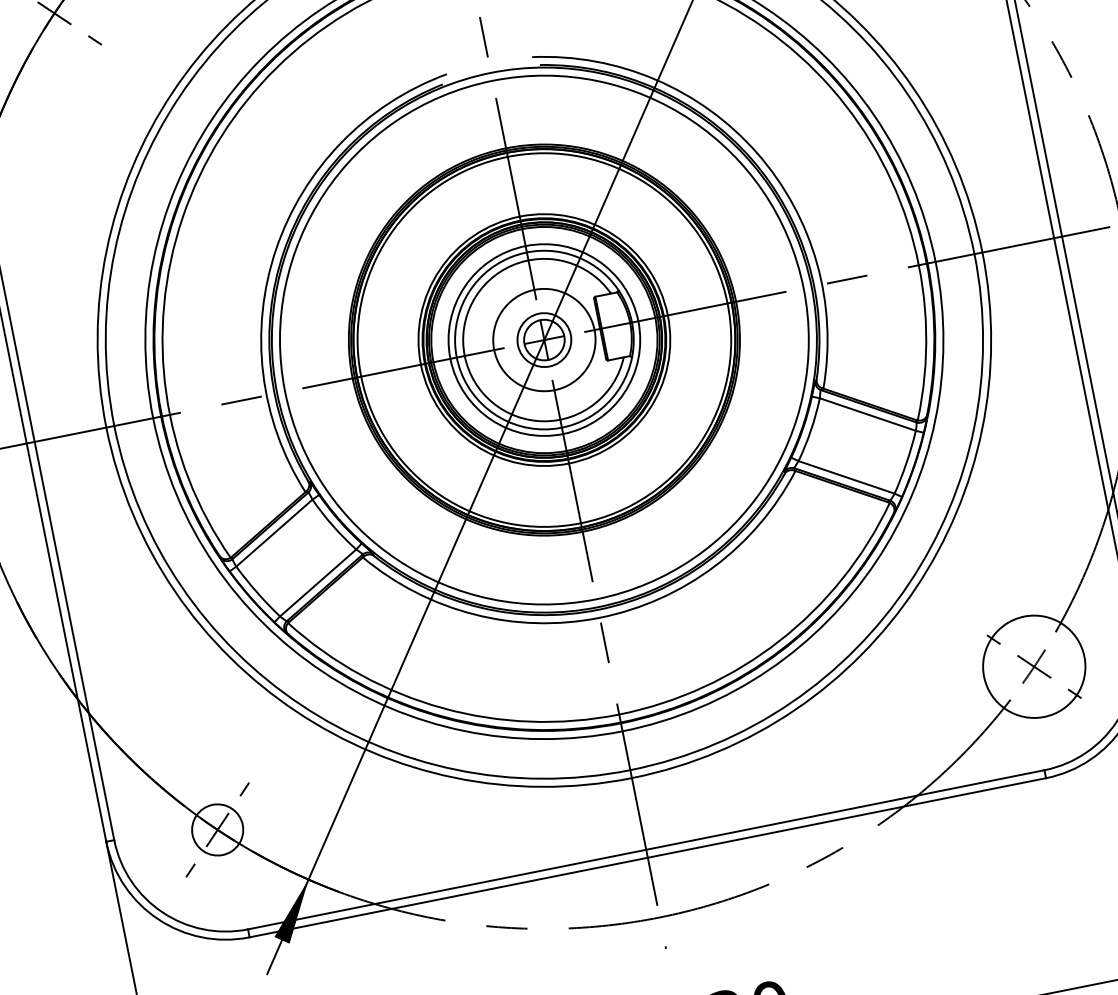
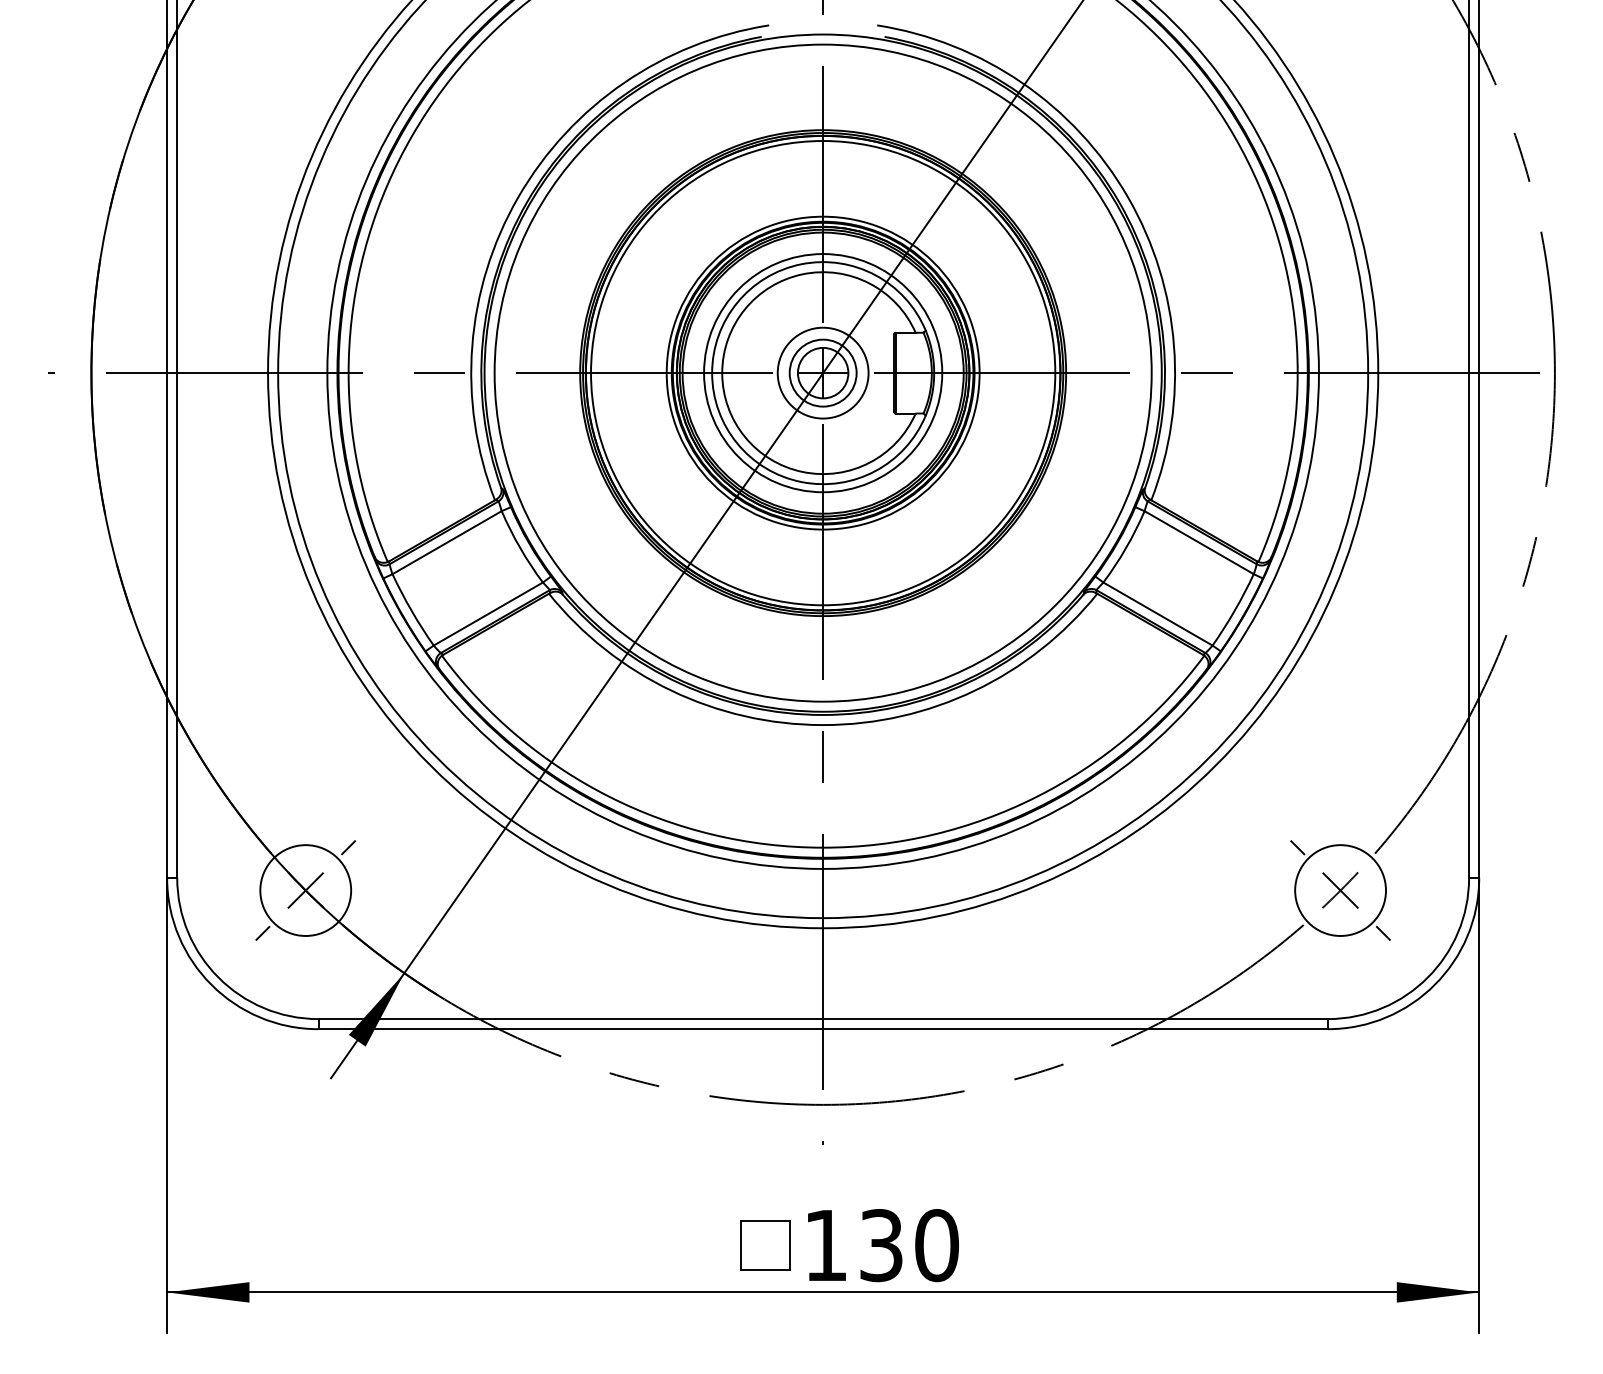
circle: (543, 339) -> (822, 372), size x0.71
circle: (1034, 666) -> (1340, 890), size x0.71
circle: (217, 829) -> (305, 890), size x1.43

